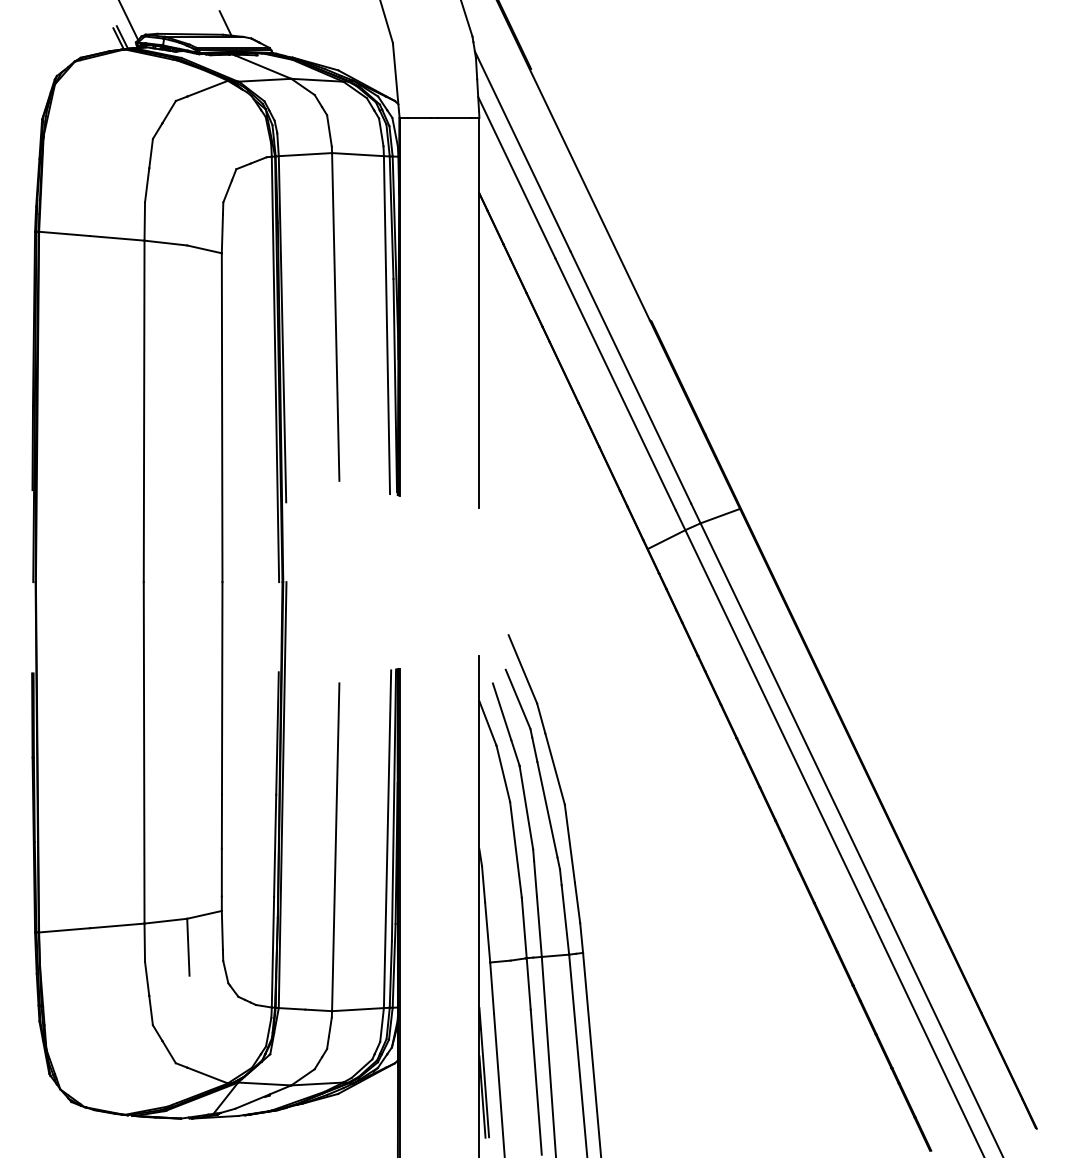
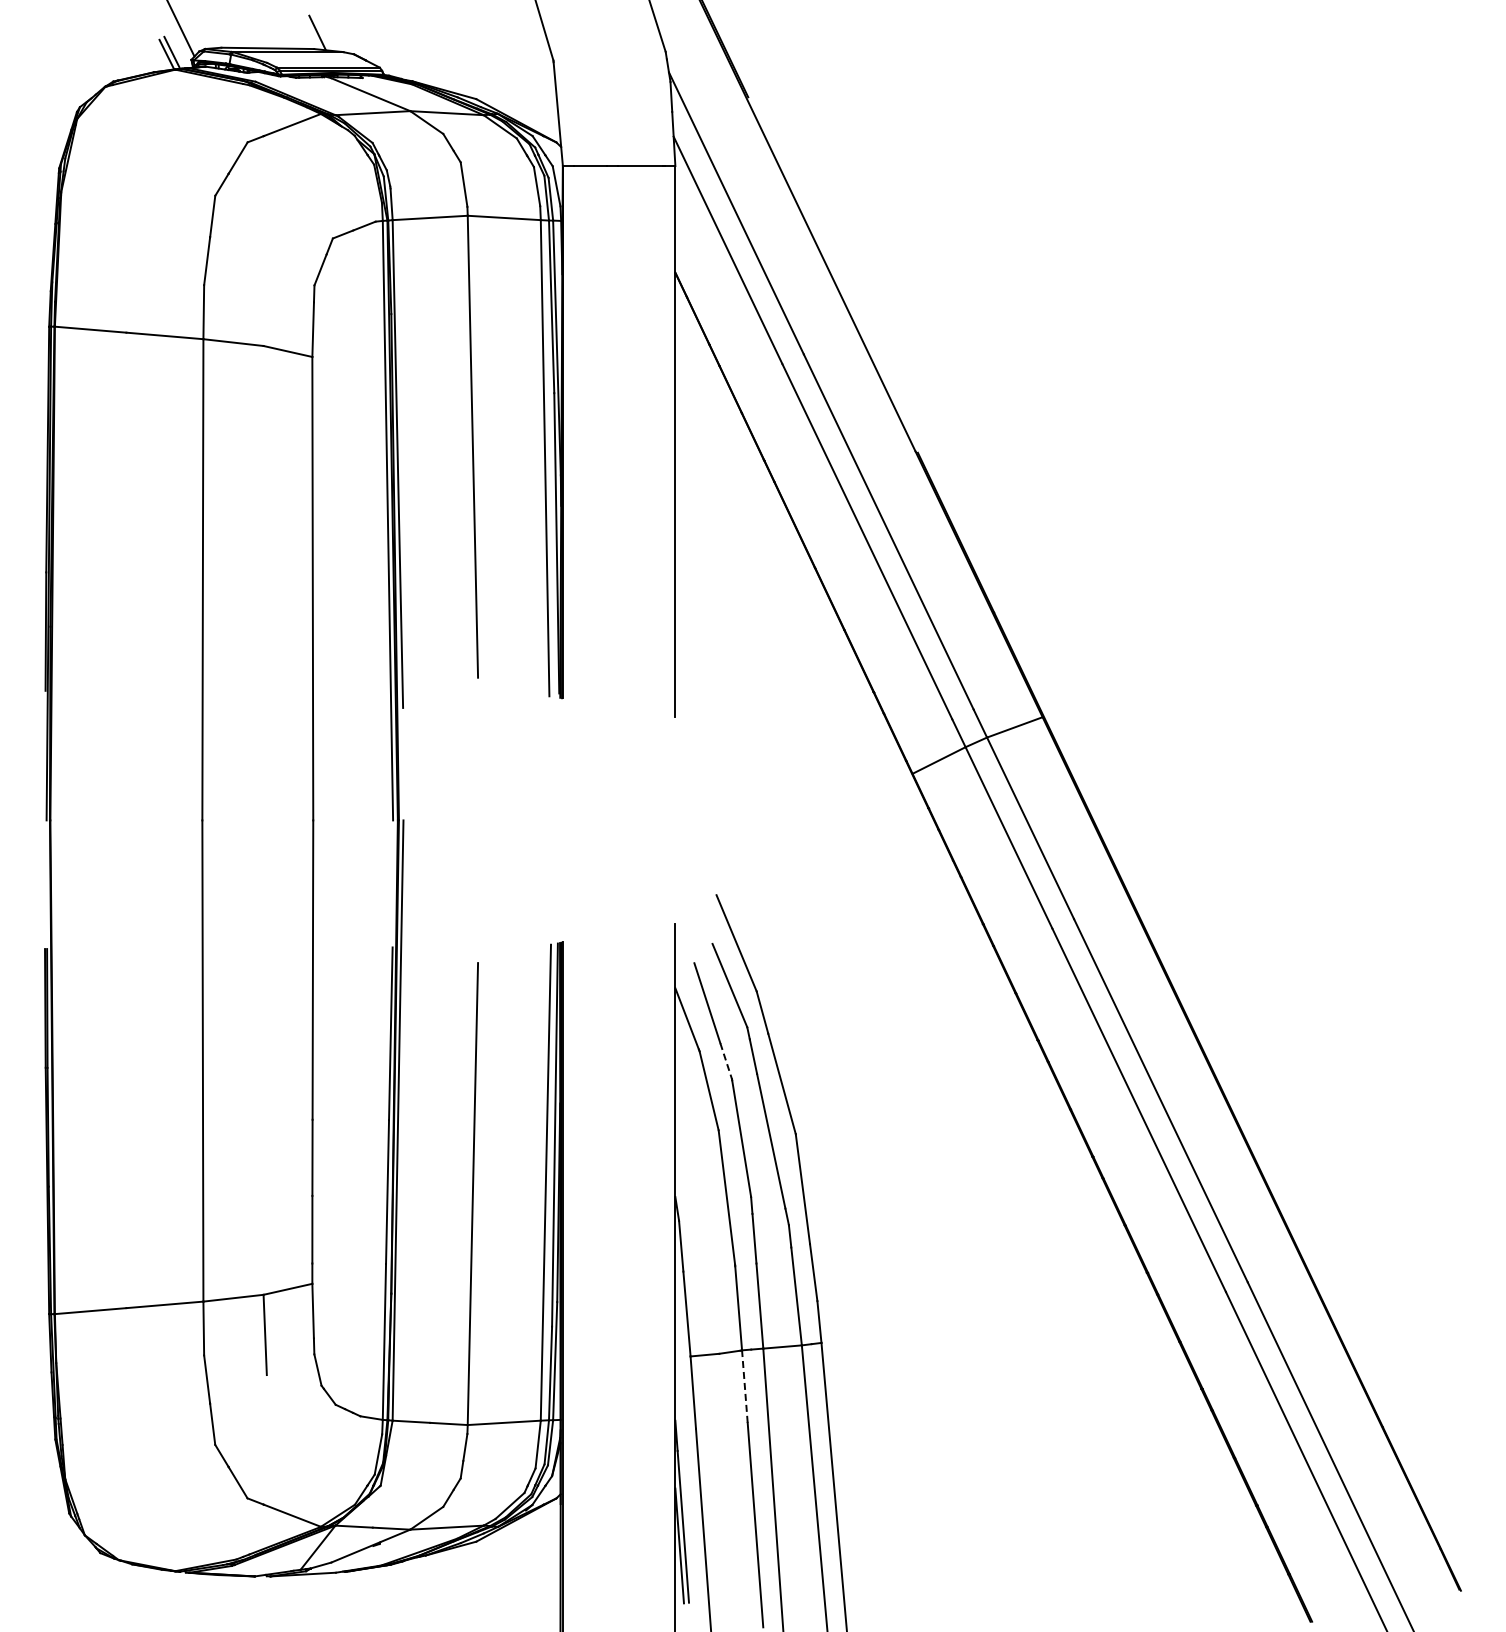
line: (515, 753) -> (726, 1061), solid -> dashed
line: (528, 983) -> (744, 1386), solid -> dashed

